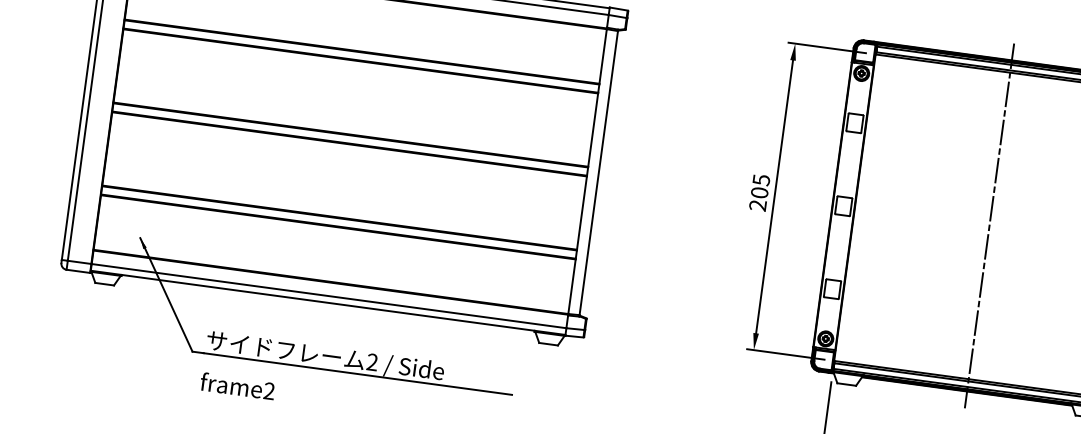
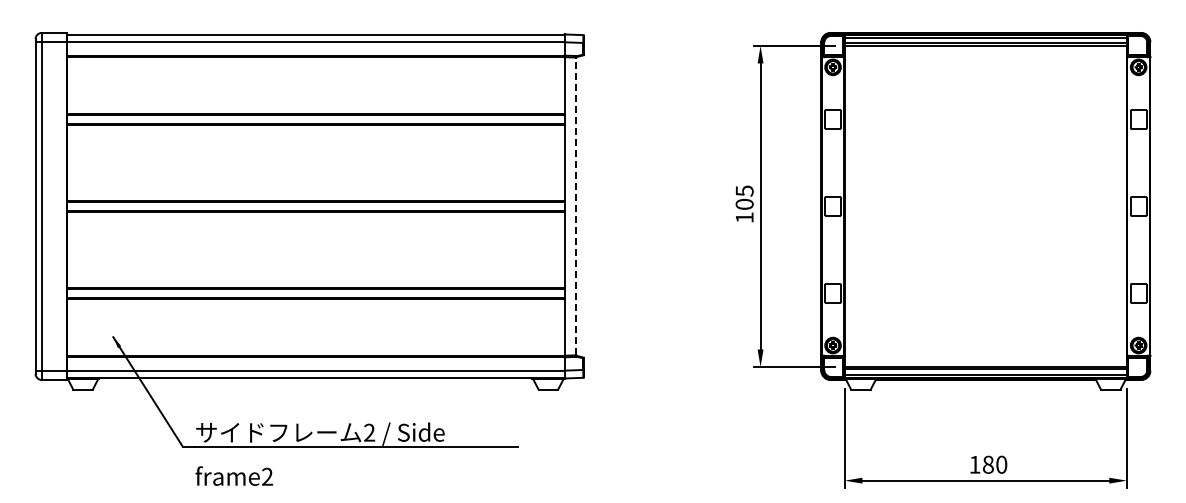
line: (599, 173) -> (576, 206), solid -> dashed
text: (757, 205) -> (744, 217), 205 -> 105
line: (989, 225) -> (985, 206), removed

